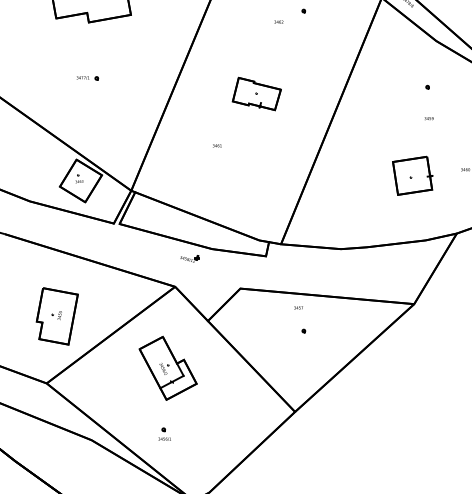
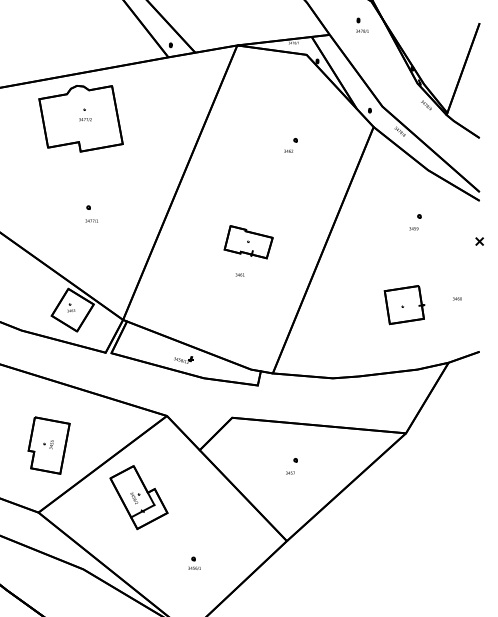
text: (278, 21) -> (288, 150), moved
text: (82, 77) -> (91, 220), moved
part: (256, 94) -> (248, 242), moved
text: (428, 118) -> (413, 228), moved
text: (216, 145) -> (239, 274), moved
part: (189, 258) -> (183, 359), moved
text: (298, 307) -> (290, 472), moved
part: (167, 368) -> (138, 497), moved
part: (164, 433) -> (194, 562), moved

